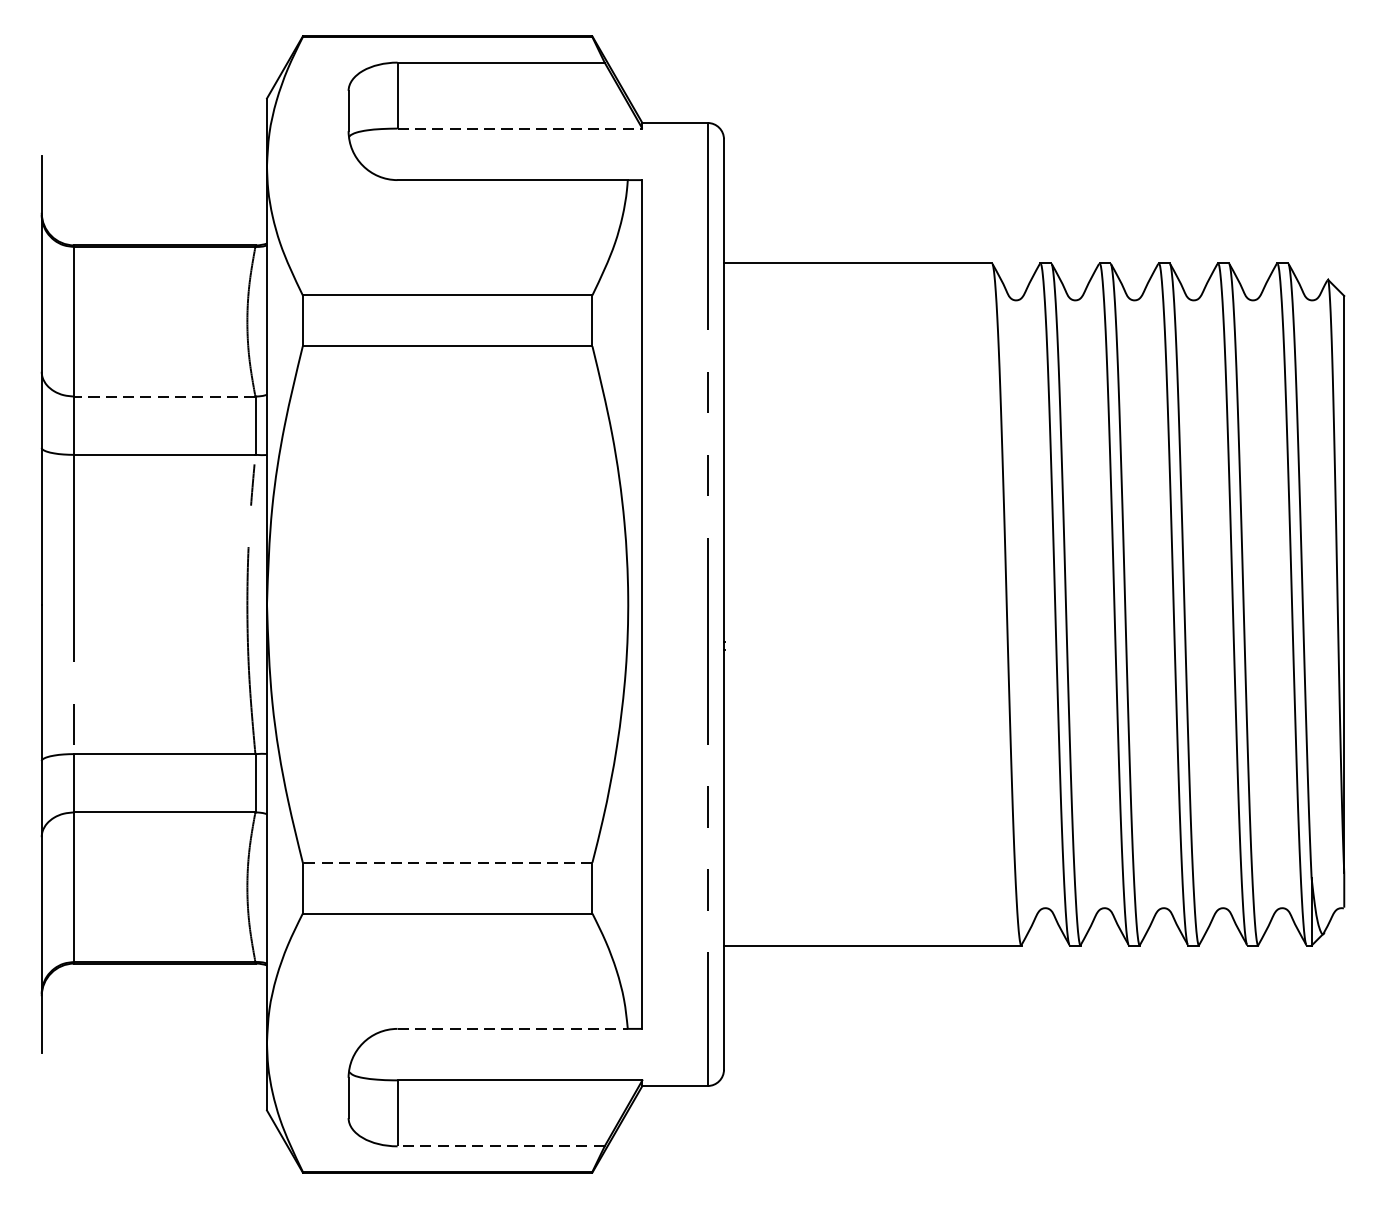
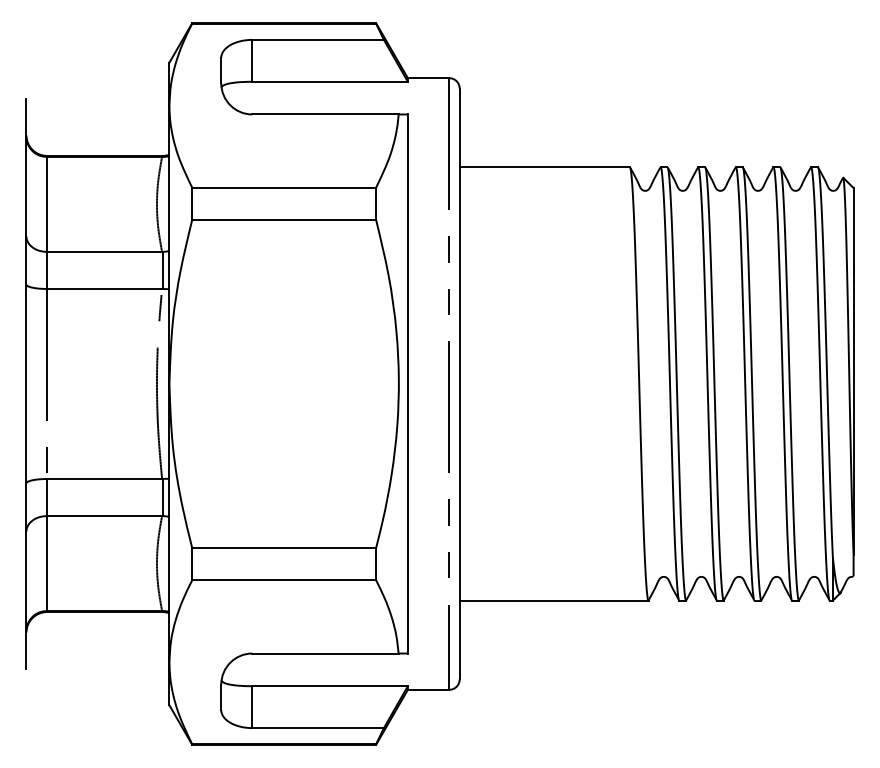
line: (520, 128) -> (330, 81), dashed -> solid
line: (164, 395) -> (104, 251), dashed -> solid
line: (448, 861) -> (284, 547), dashed -> solid
line: (512, 1028) -> (325, 653), dashed -> solid
line: (501, 1146) -> (318, 728), dashed -> solid

